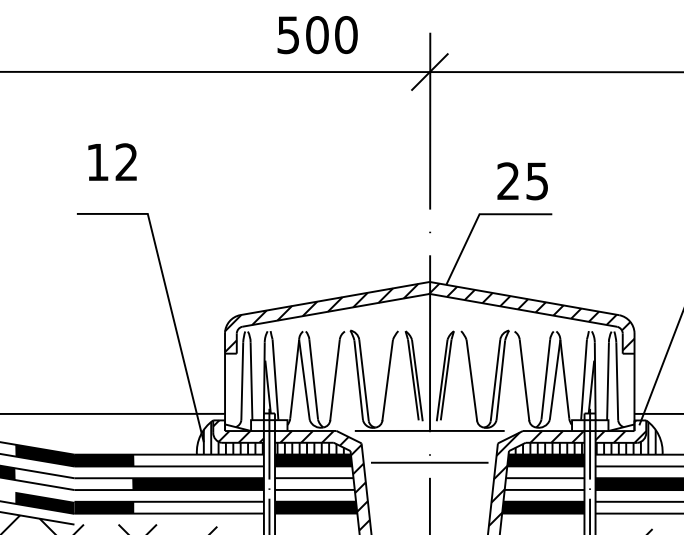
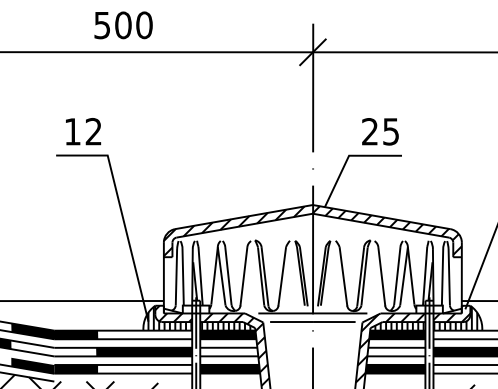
text: (317, 35) -> (123, 25), moved
text: (112, 161) -> (83, 131), moved
line: (429, 462) -> (312, 321), moved

